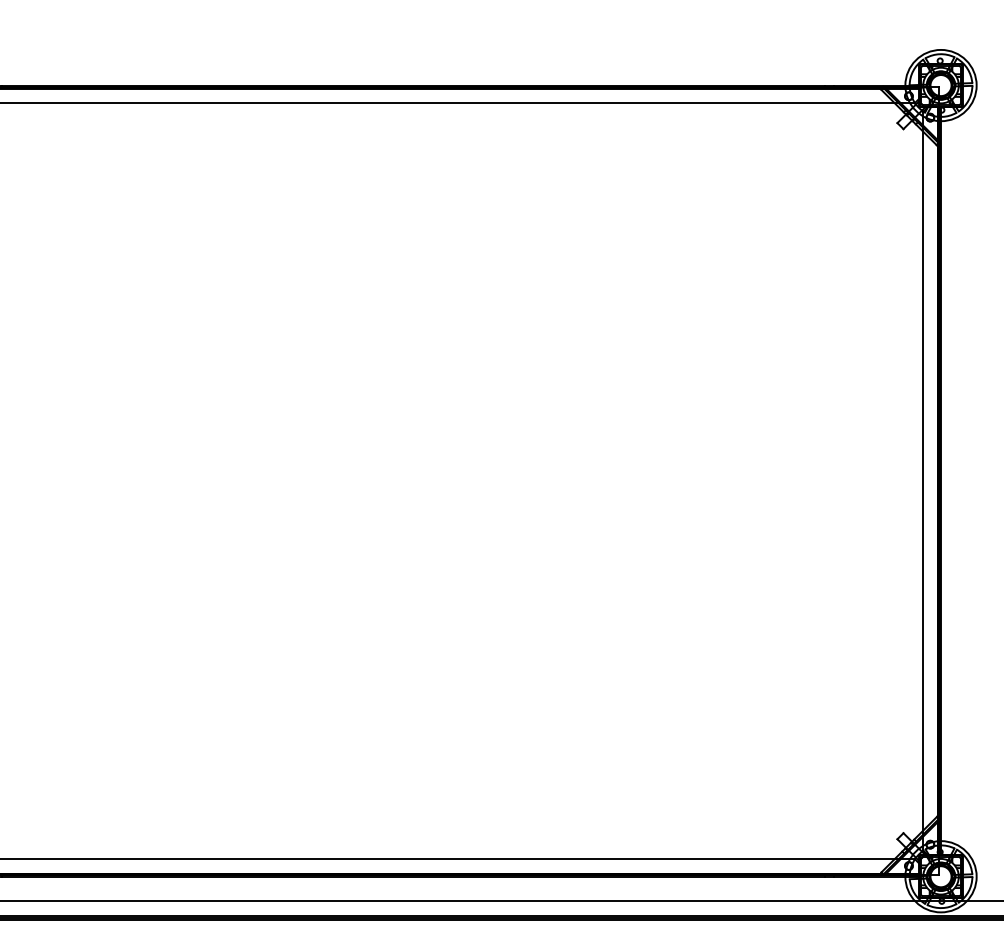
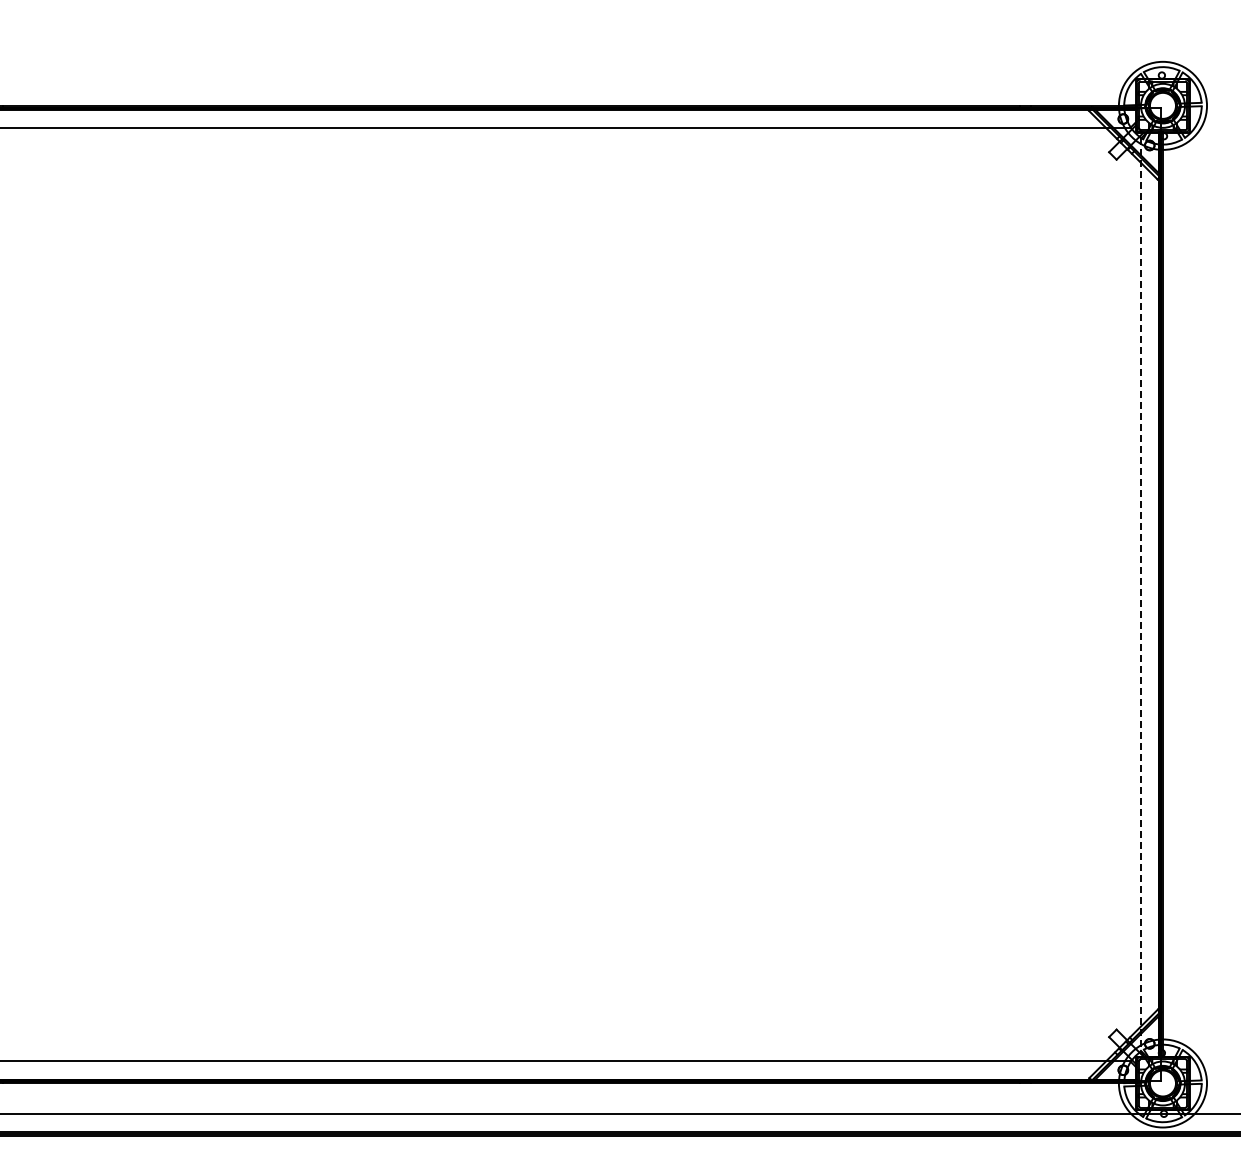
line: (922, 481) -> (1140, 595), solid -> dashed

